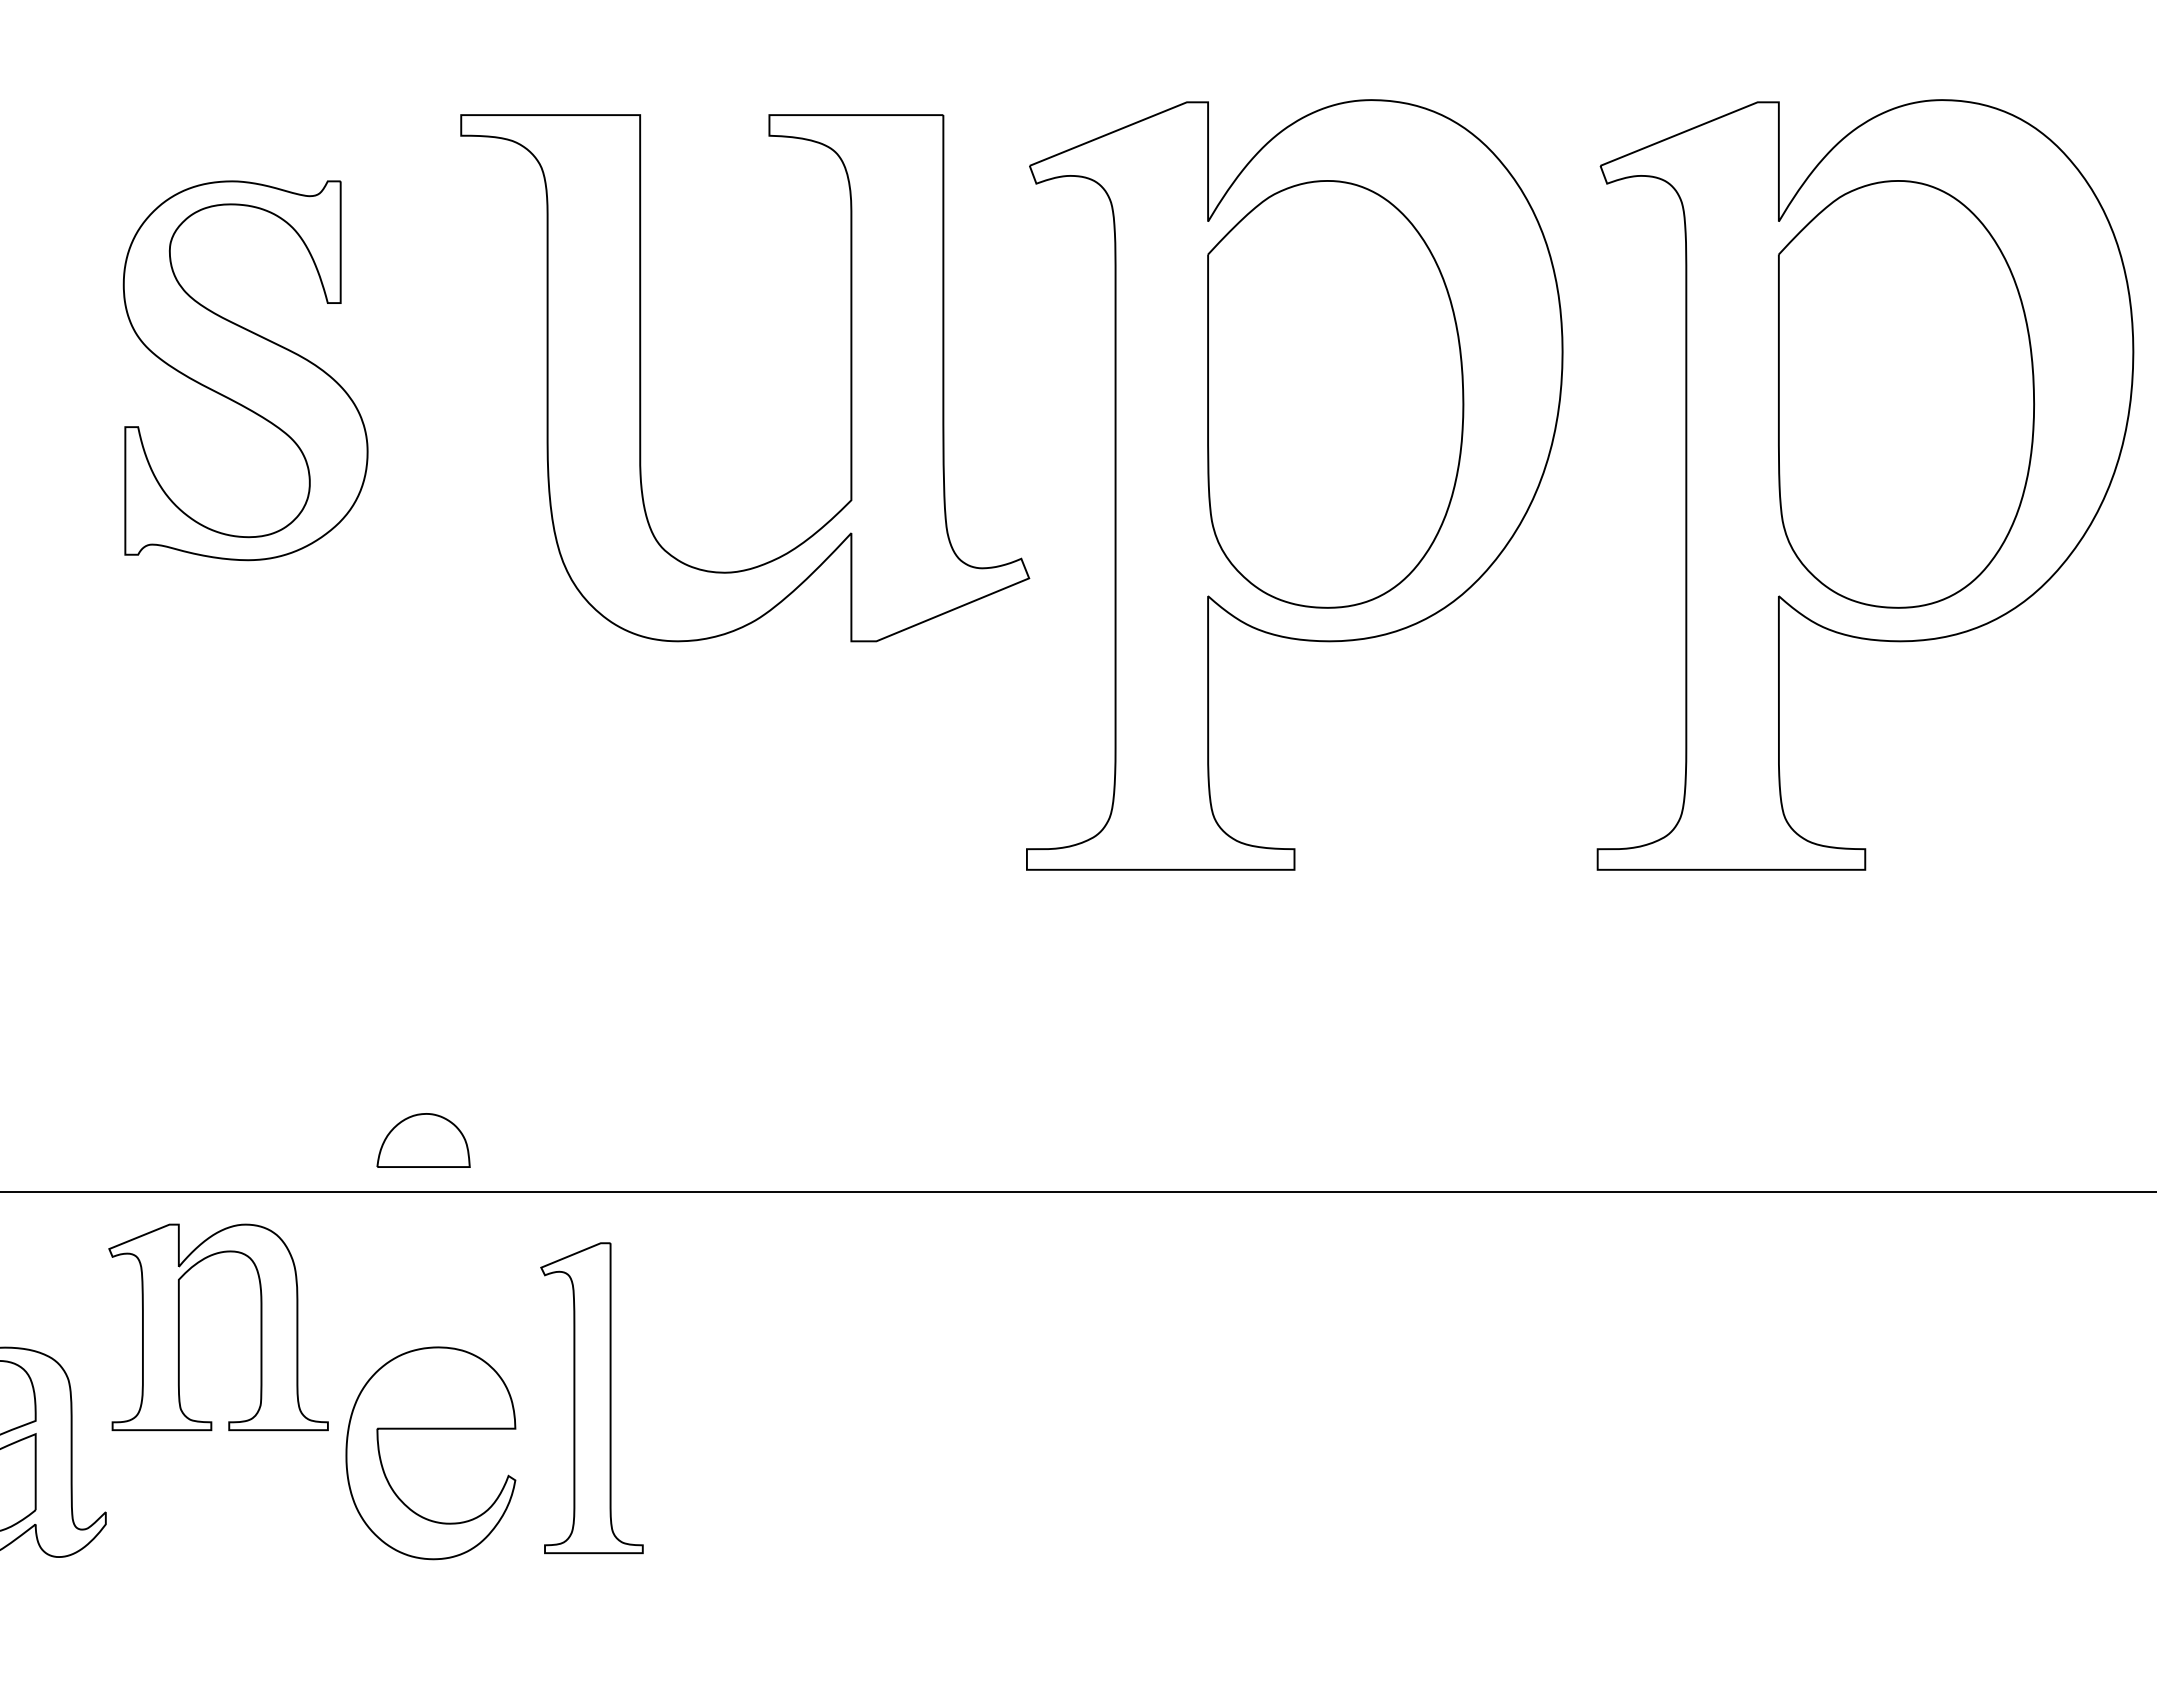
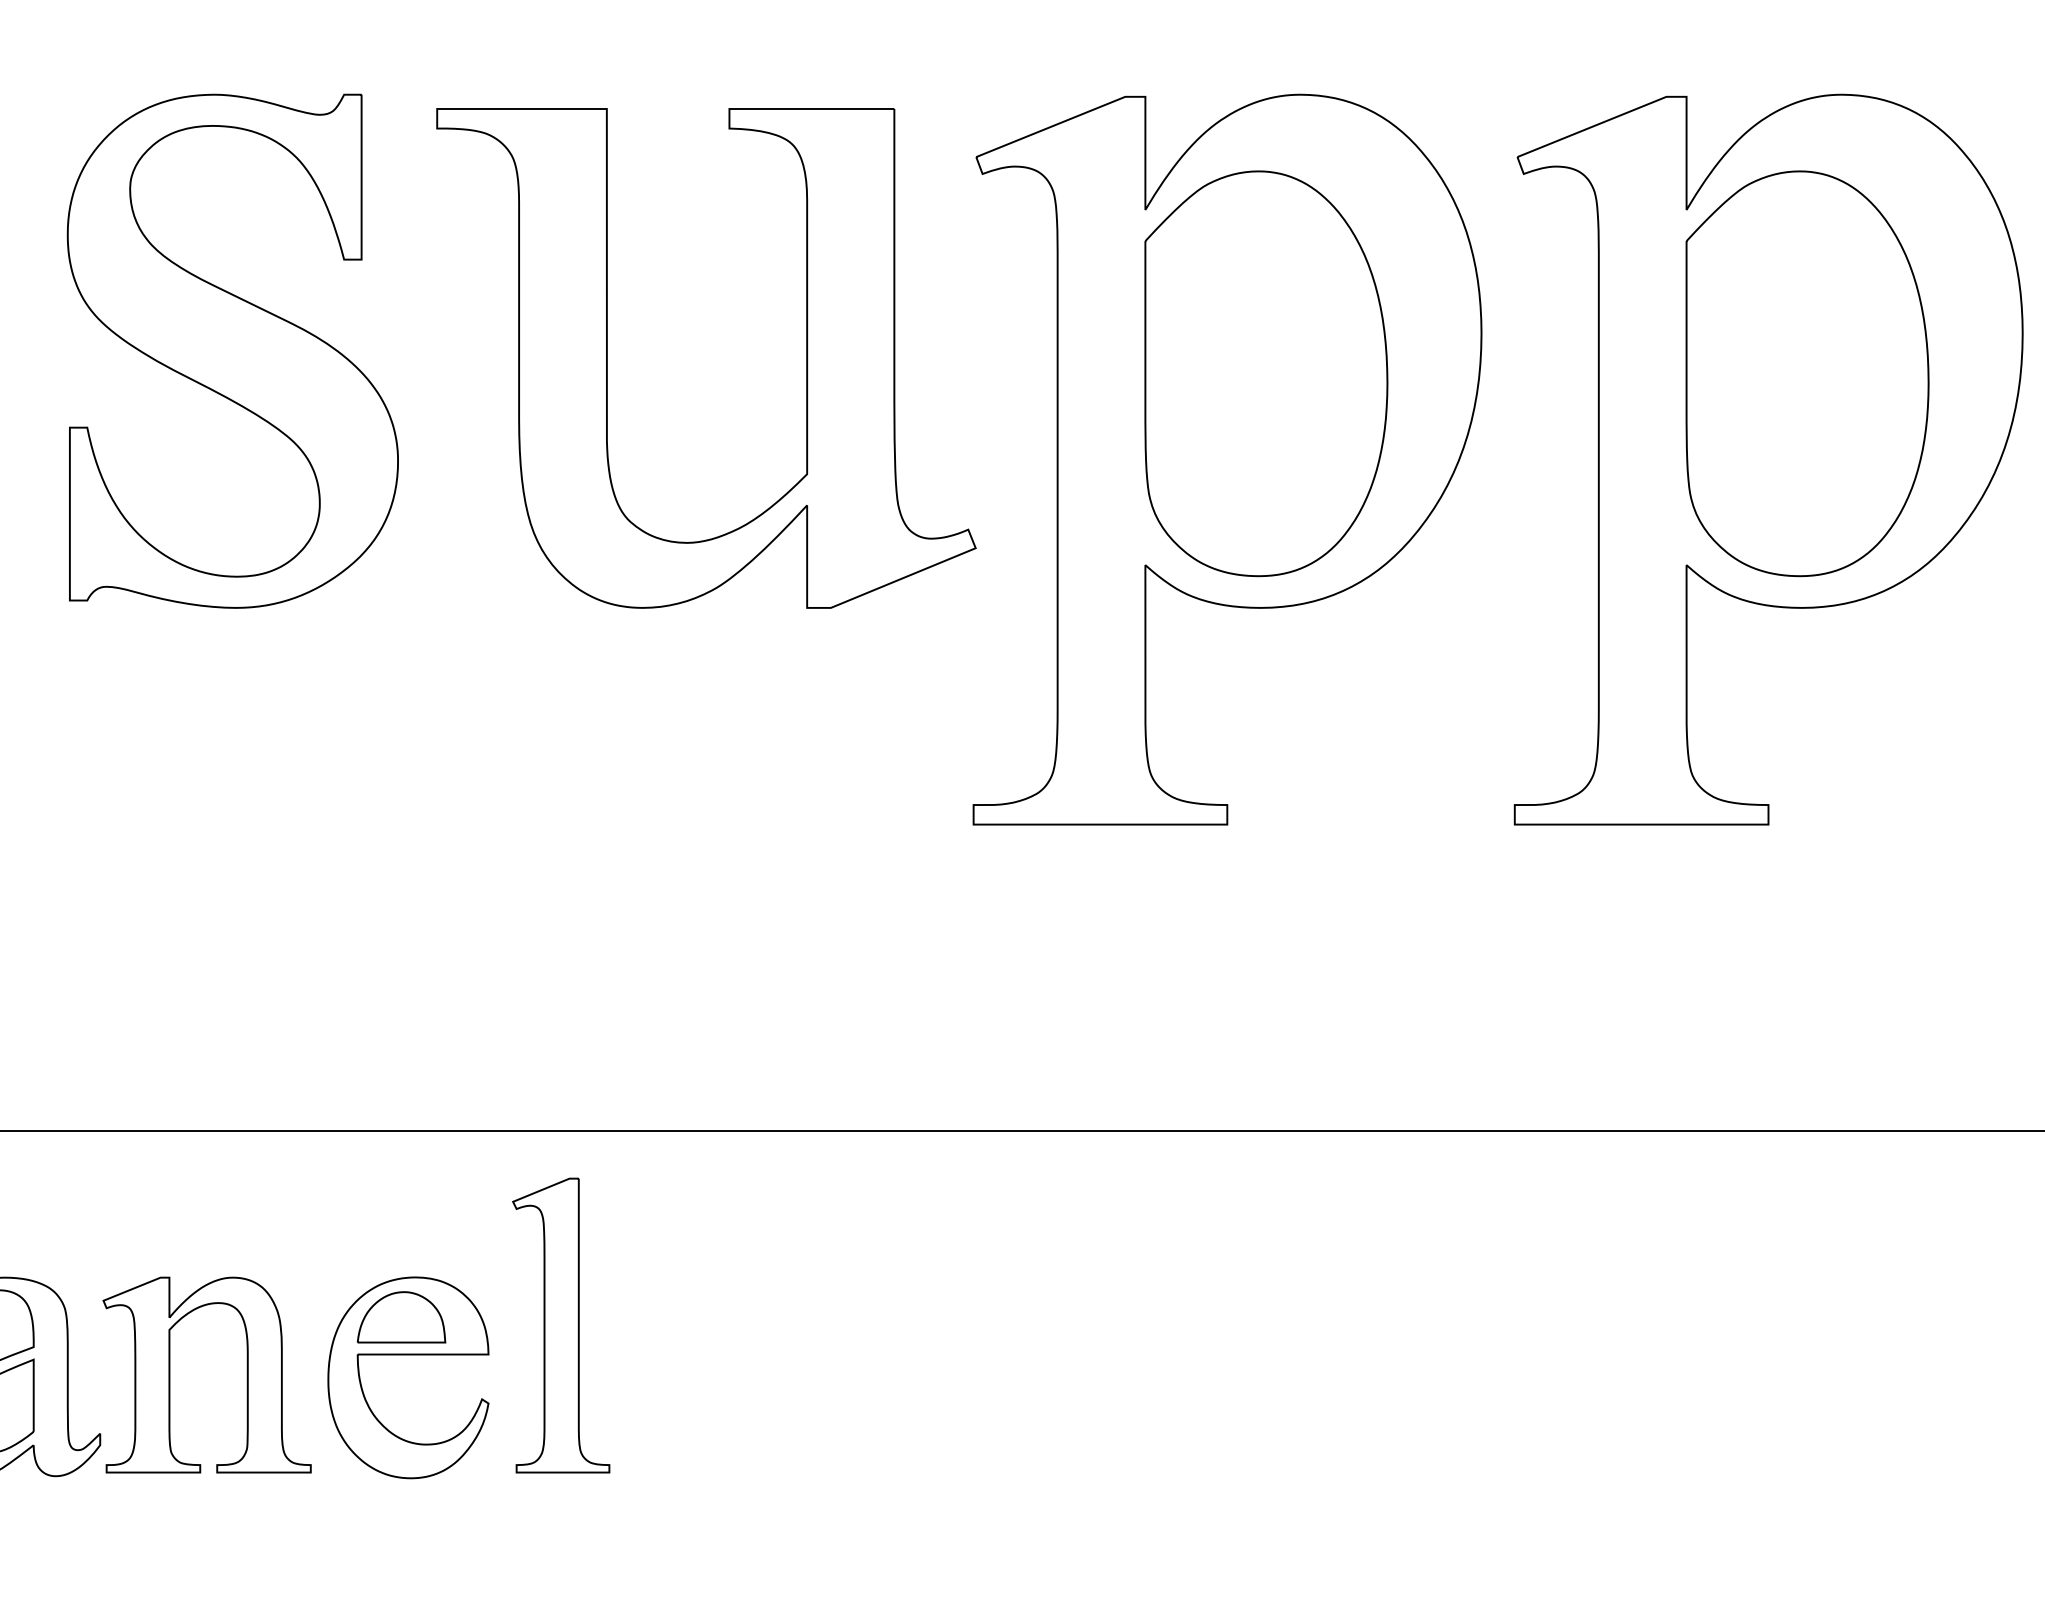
part: (245, 370) -> (232, 351), size x1.43
part: (423, 1140) -> (401, 1317), moved
part: (179, 1327) -> (170, 1375), moved

